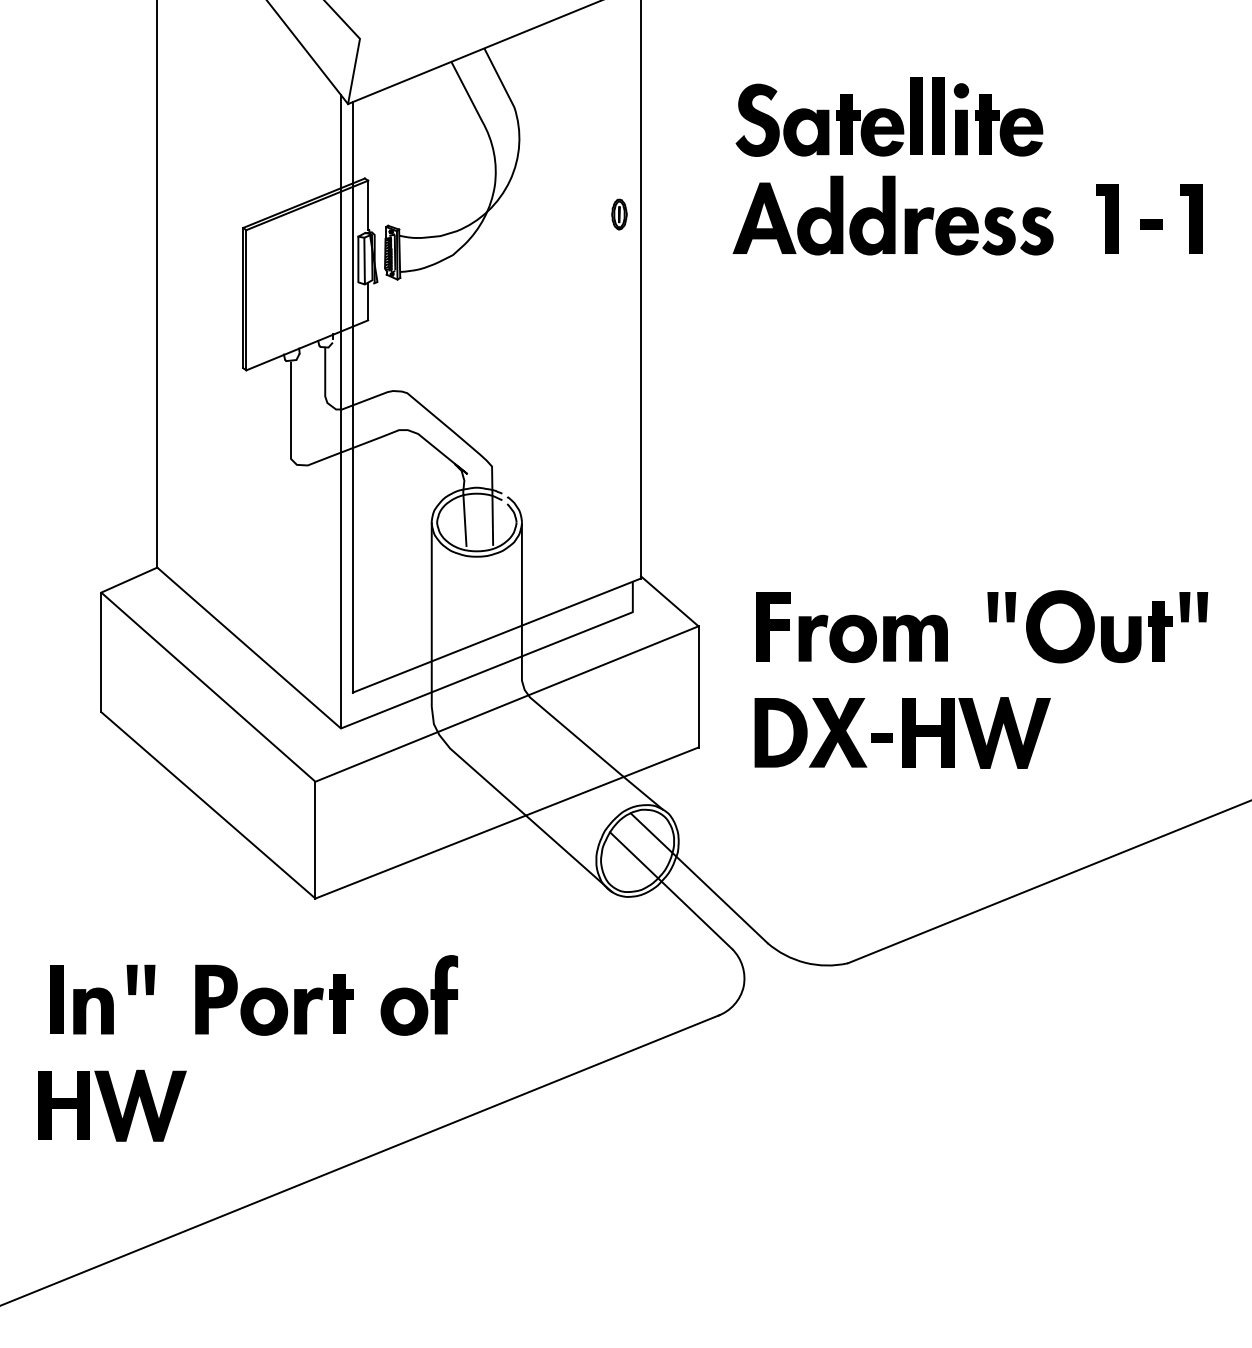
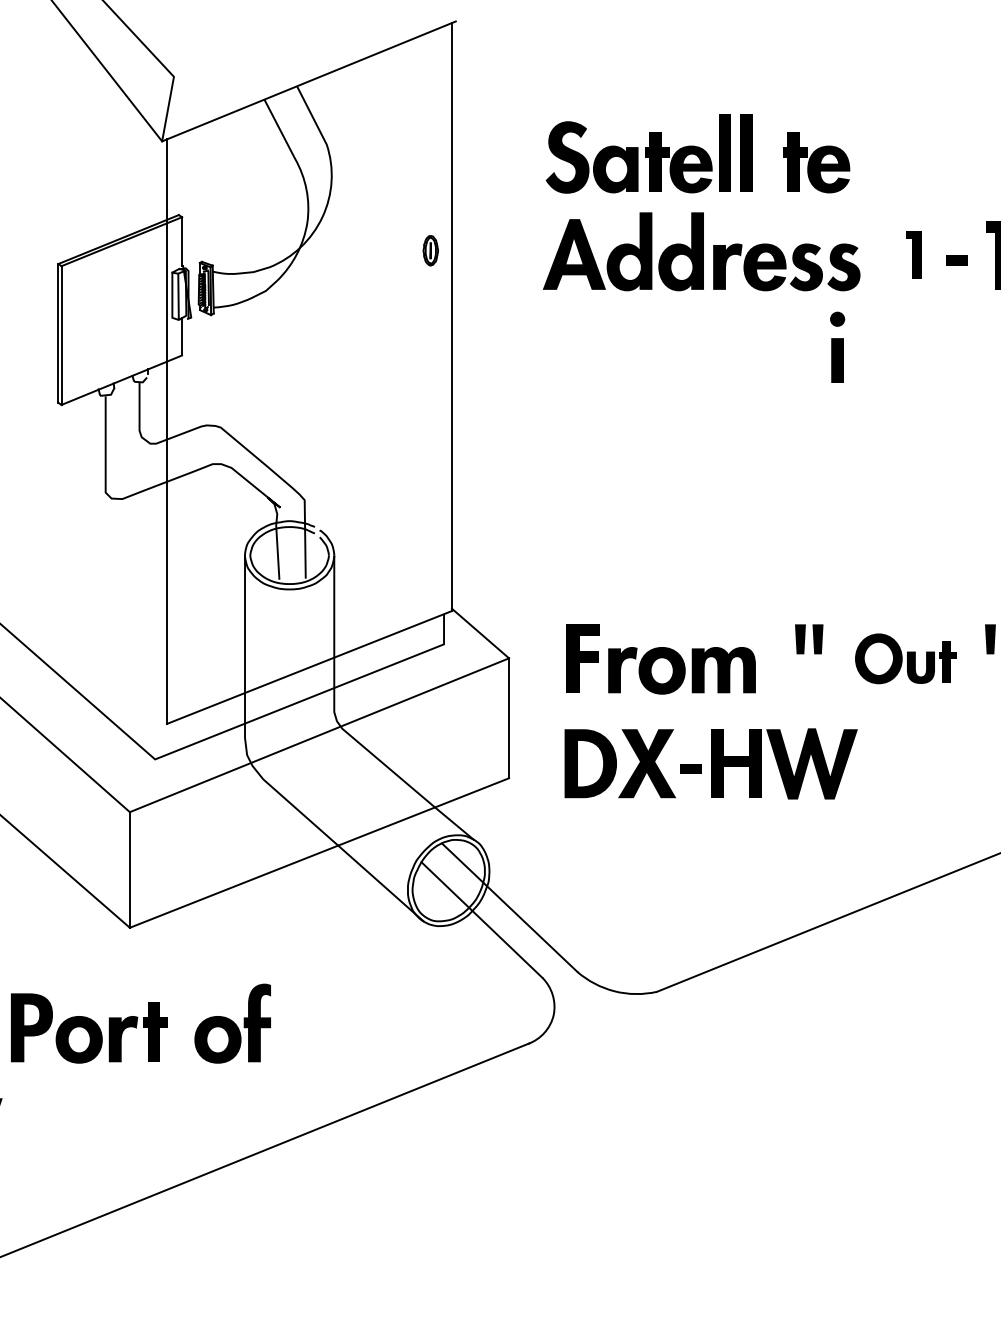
part: (960, 119) -> (836, 347), moved
part: (1107, 218) -> (913, 254), size x0.7
line: (340, 411) -> (154, 445), removed
part: (1099, 626) -> (905, 658), size x0.7

